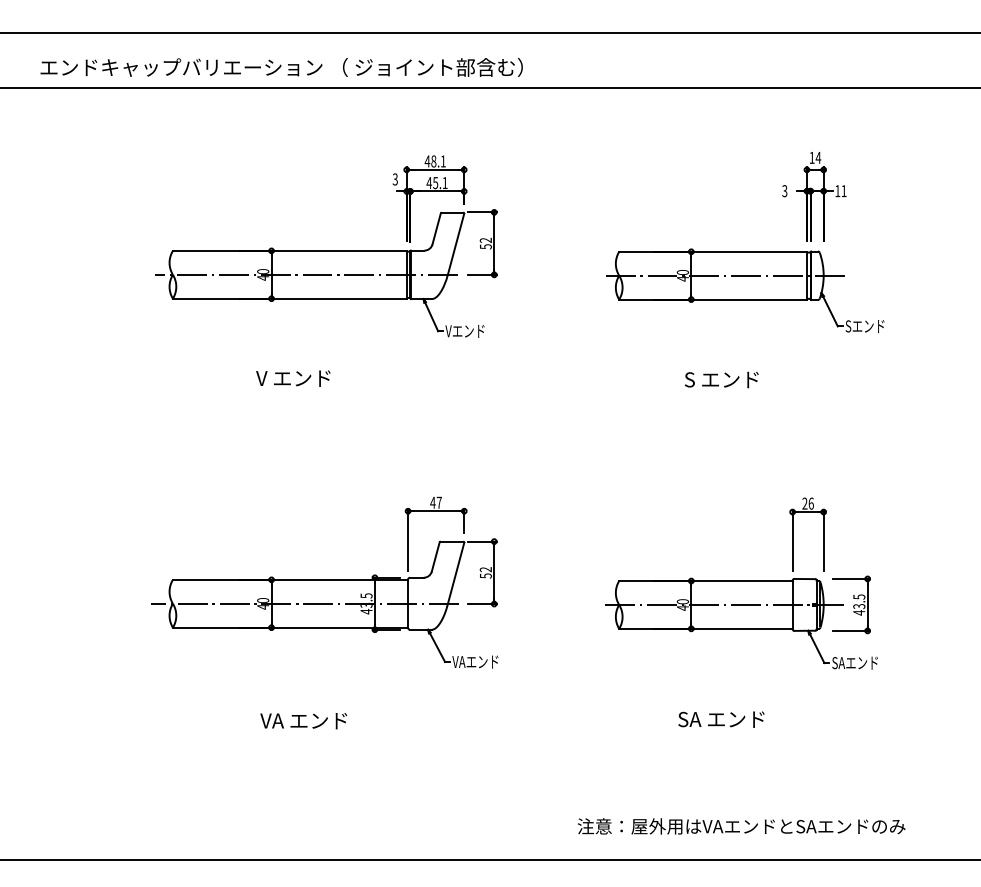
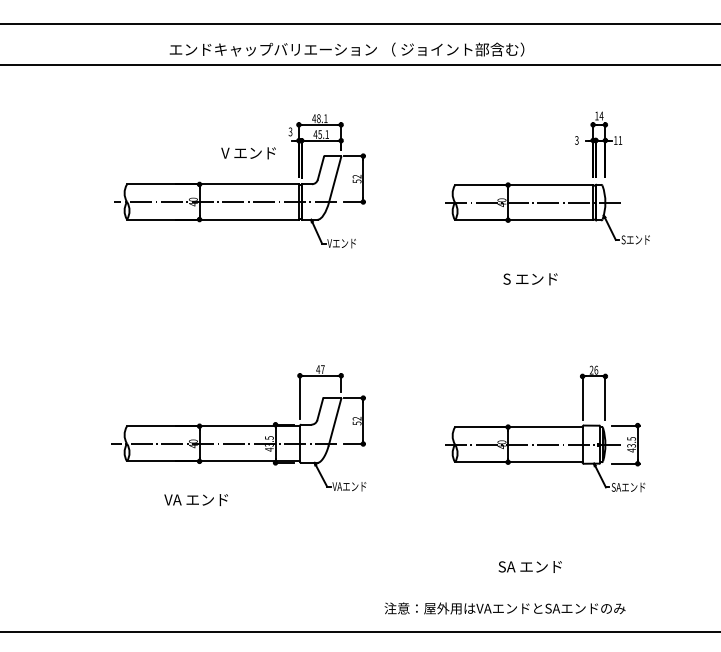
text: (280, 67) -> (346, 49), moved
text: (293, 378) -> (248, 153), moved
text: (720, 718) -> (529, 566), moved
text: (302, 721) -> (195, 500), moved
text: (740, 826) -> (504, 608), moved

